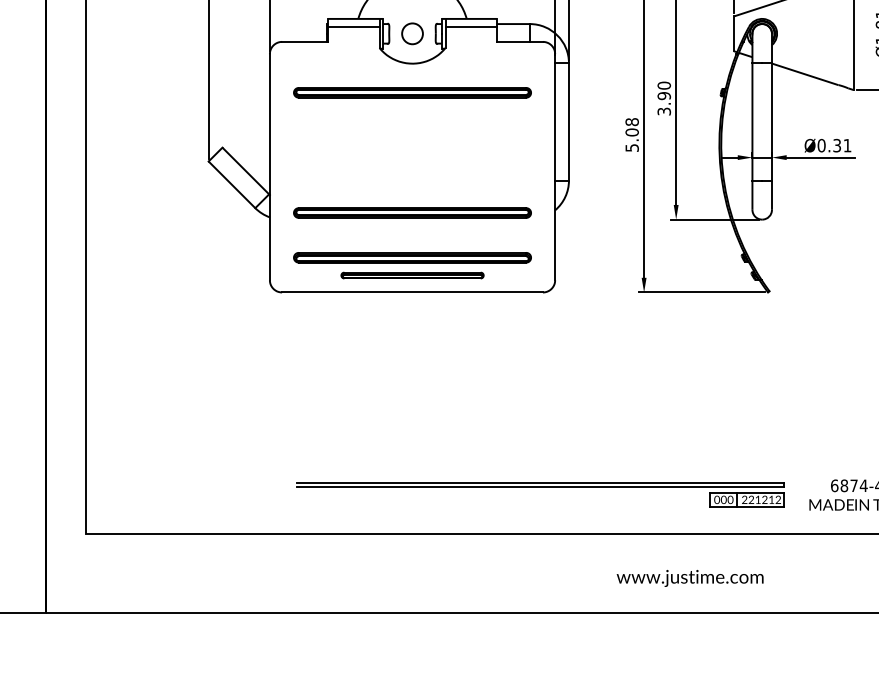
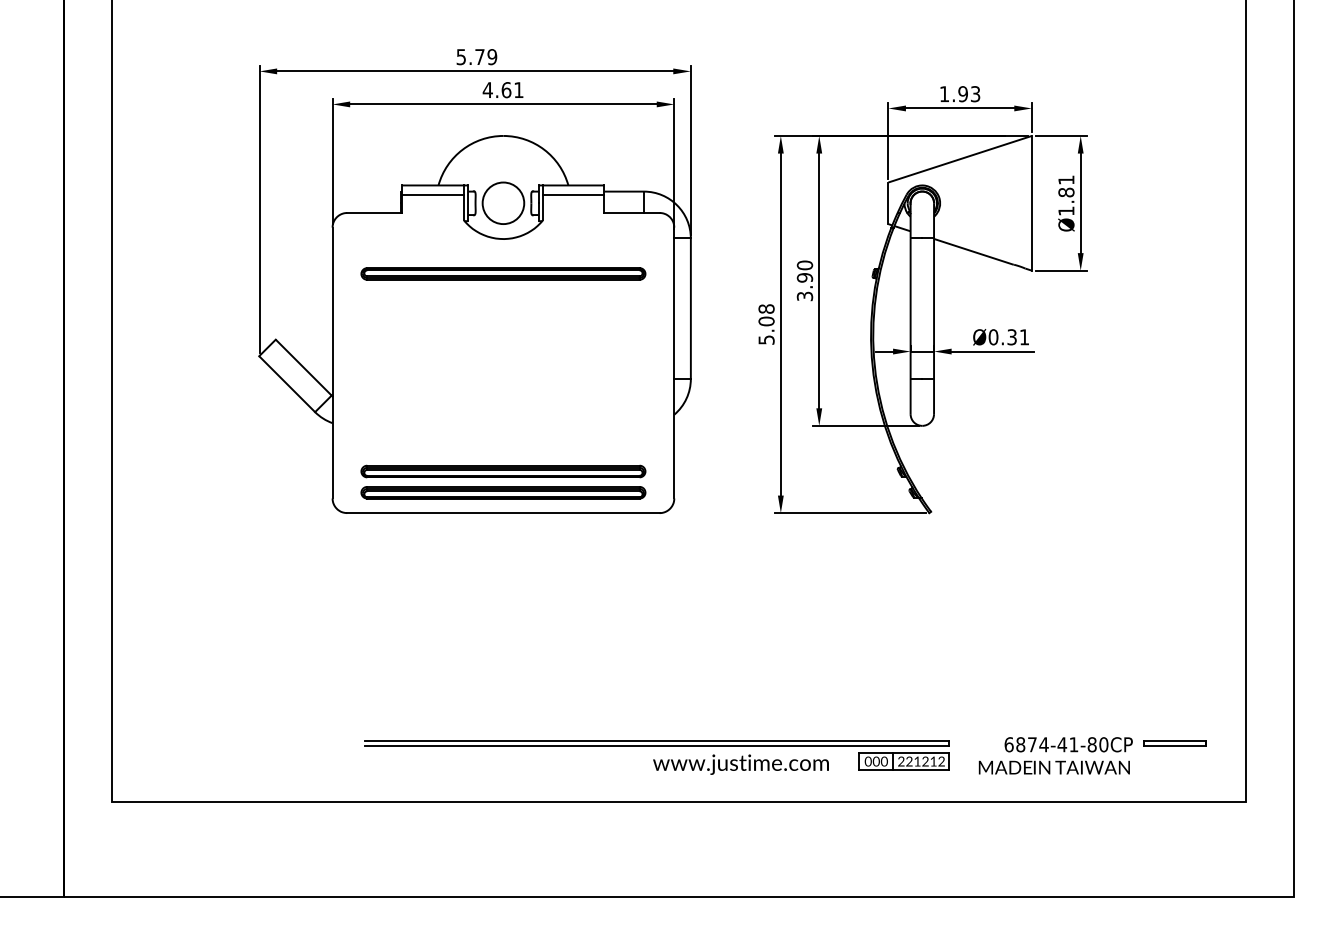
circle: (412, 33) -> (503, 203), size x1.67
part: (412, 212) -> (503, 417), removed
part: (412, 275) -> (503, 492), size x1.67
text: (689, 578) -> (740, 764), moved

